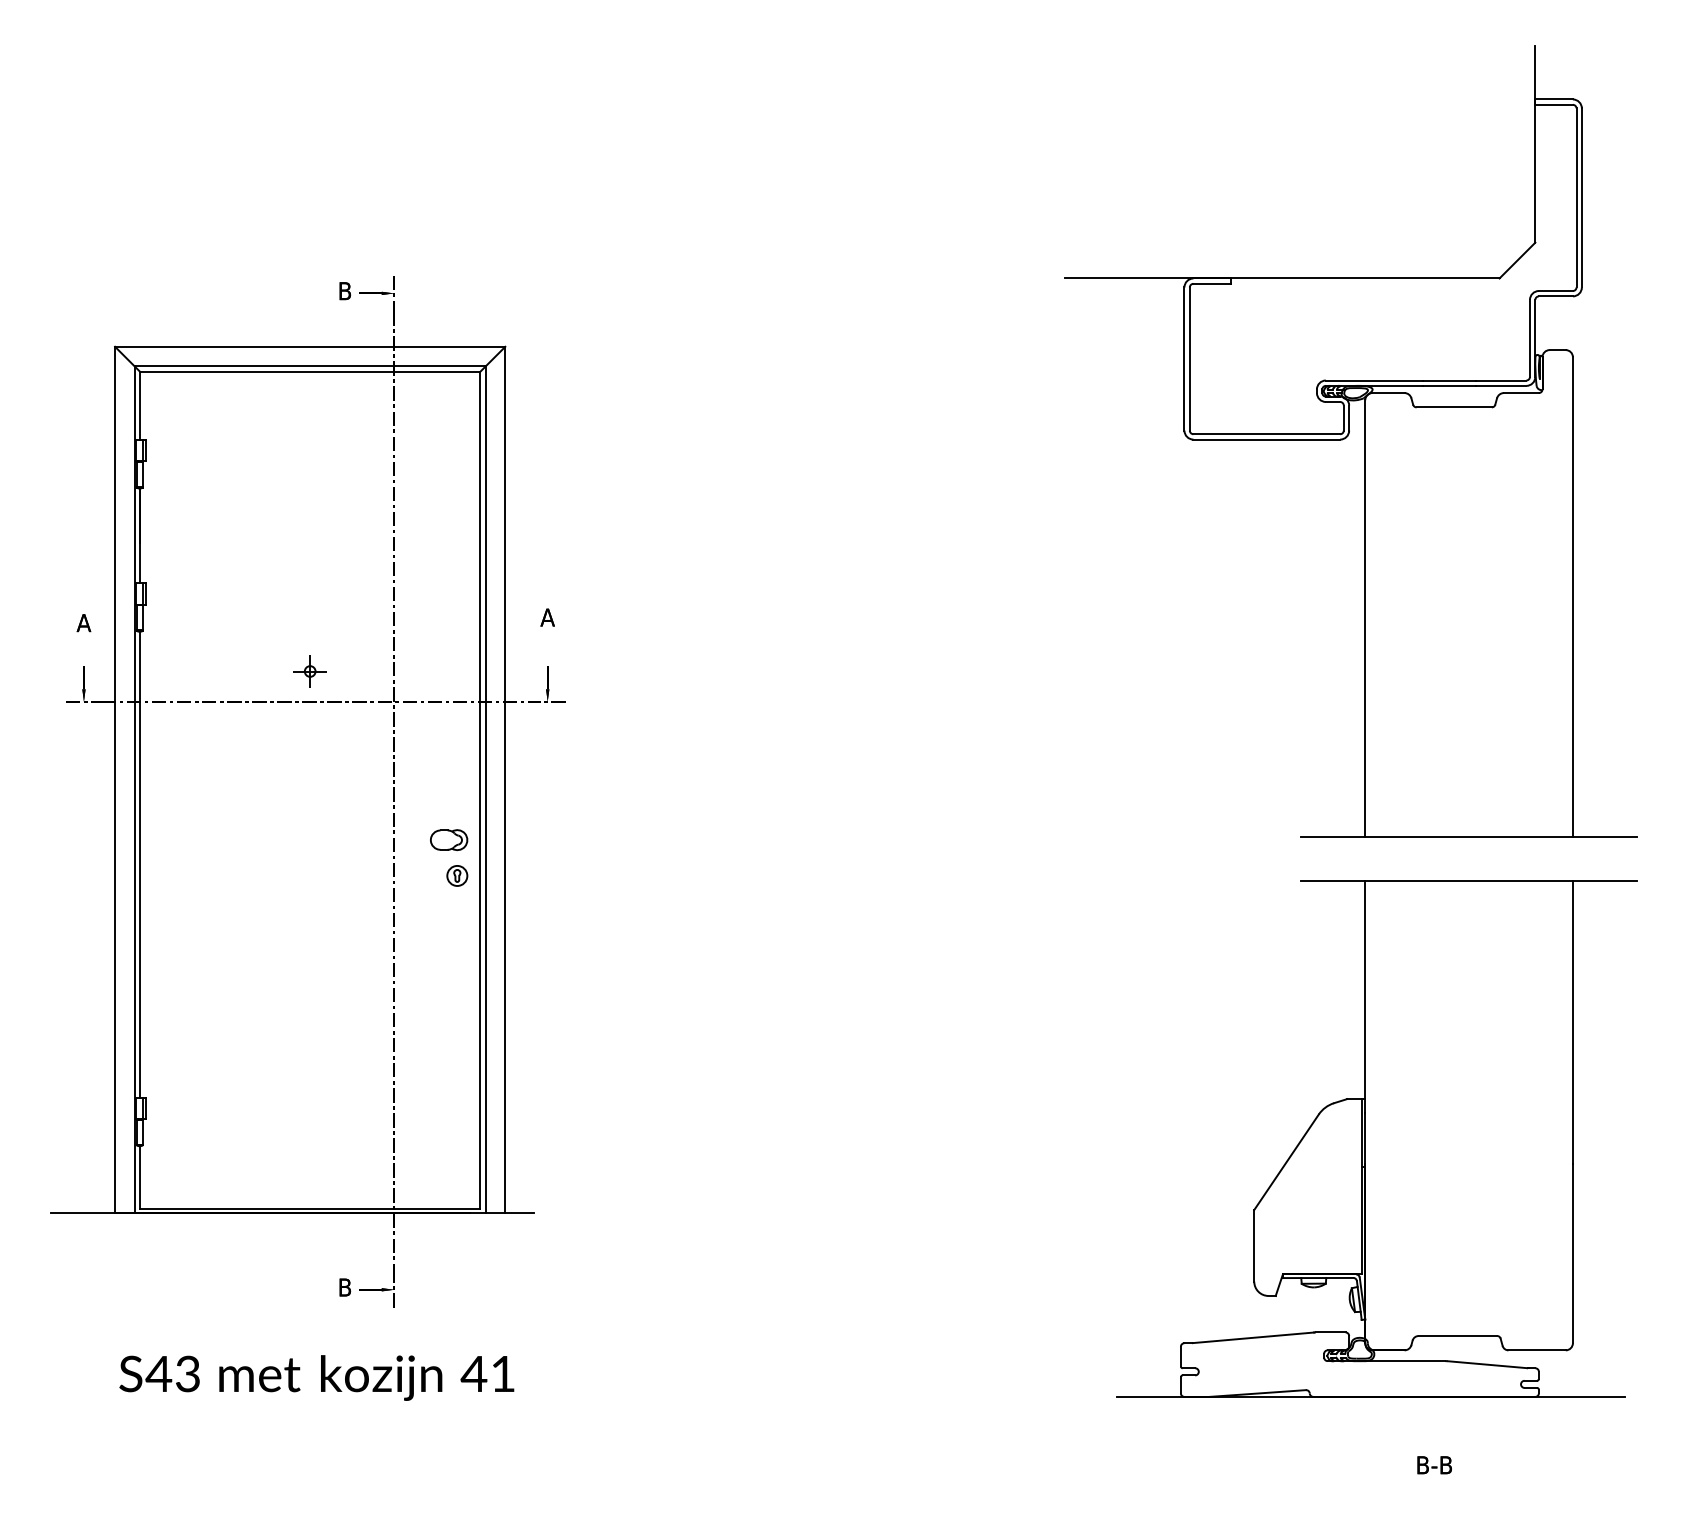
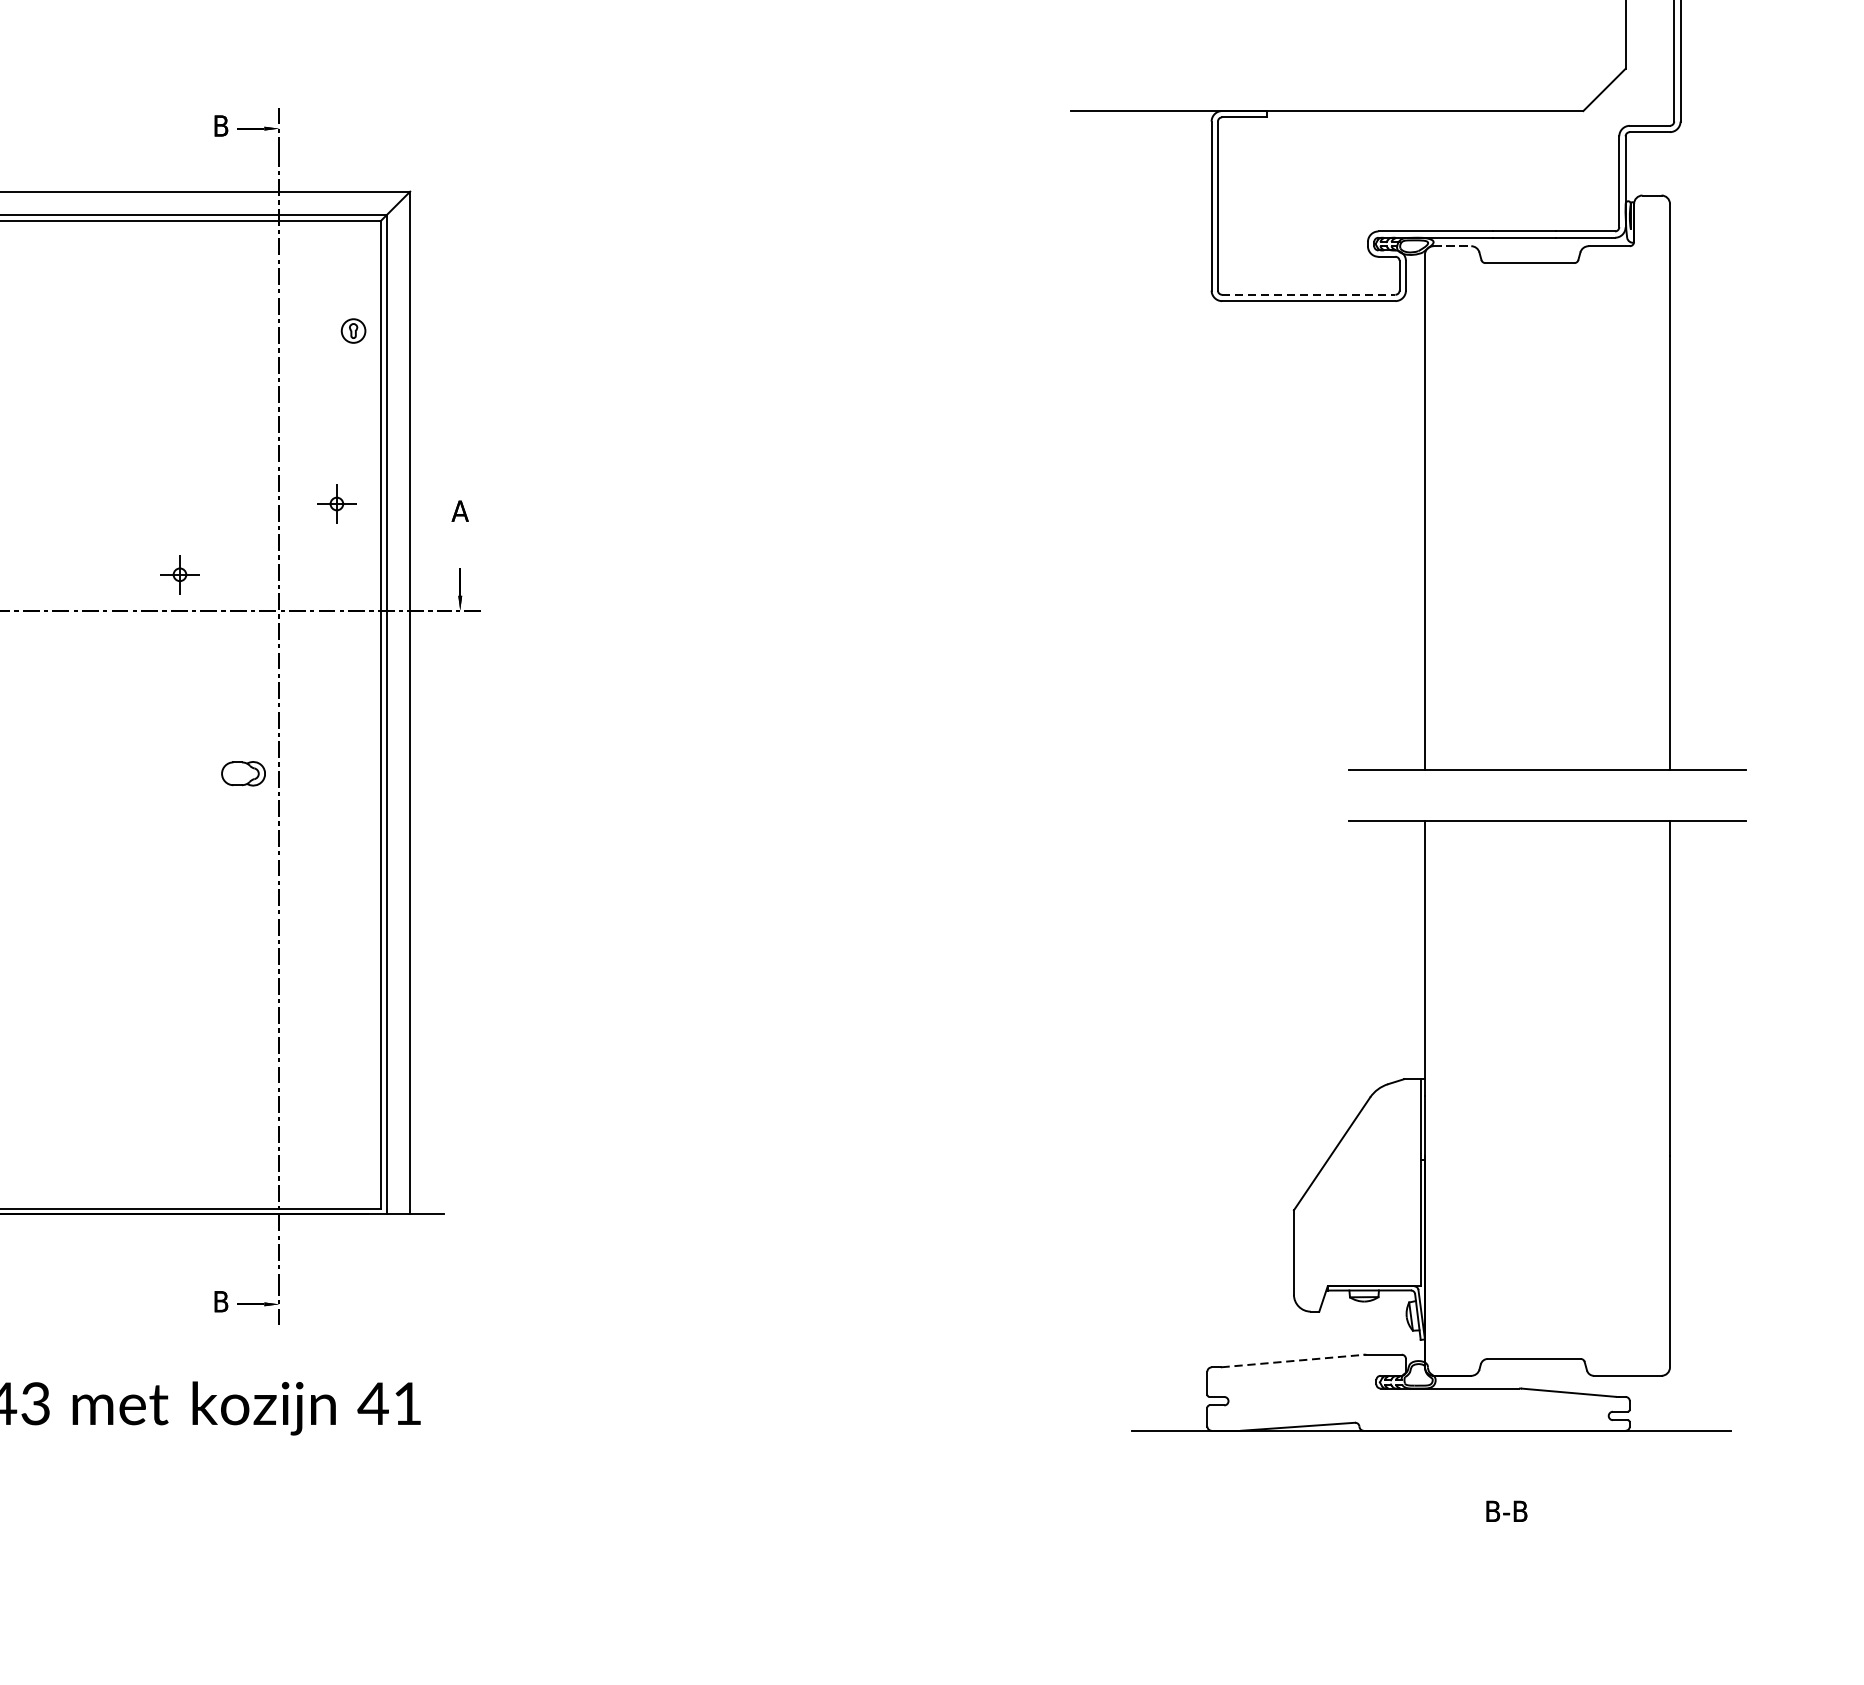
line: (1388, 393) -> (1452, 246), solid -> dashed
line: (1267, 434) -> (1309, 295), solid -> dashed
part: (442, 611) -> (336, 503), added
part: (449, 840) -> (244, 774), moved
part: (457, 875) -> (353, 330), moved
line: (1254, 1337) -> (1294, 1360), solid -> dashed

